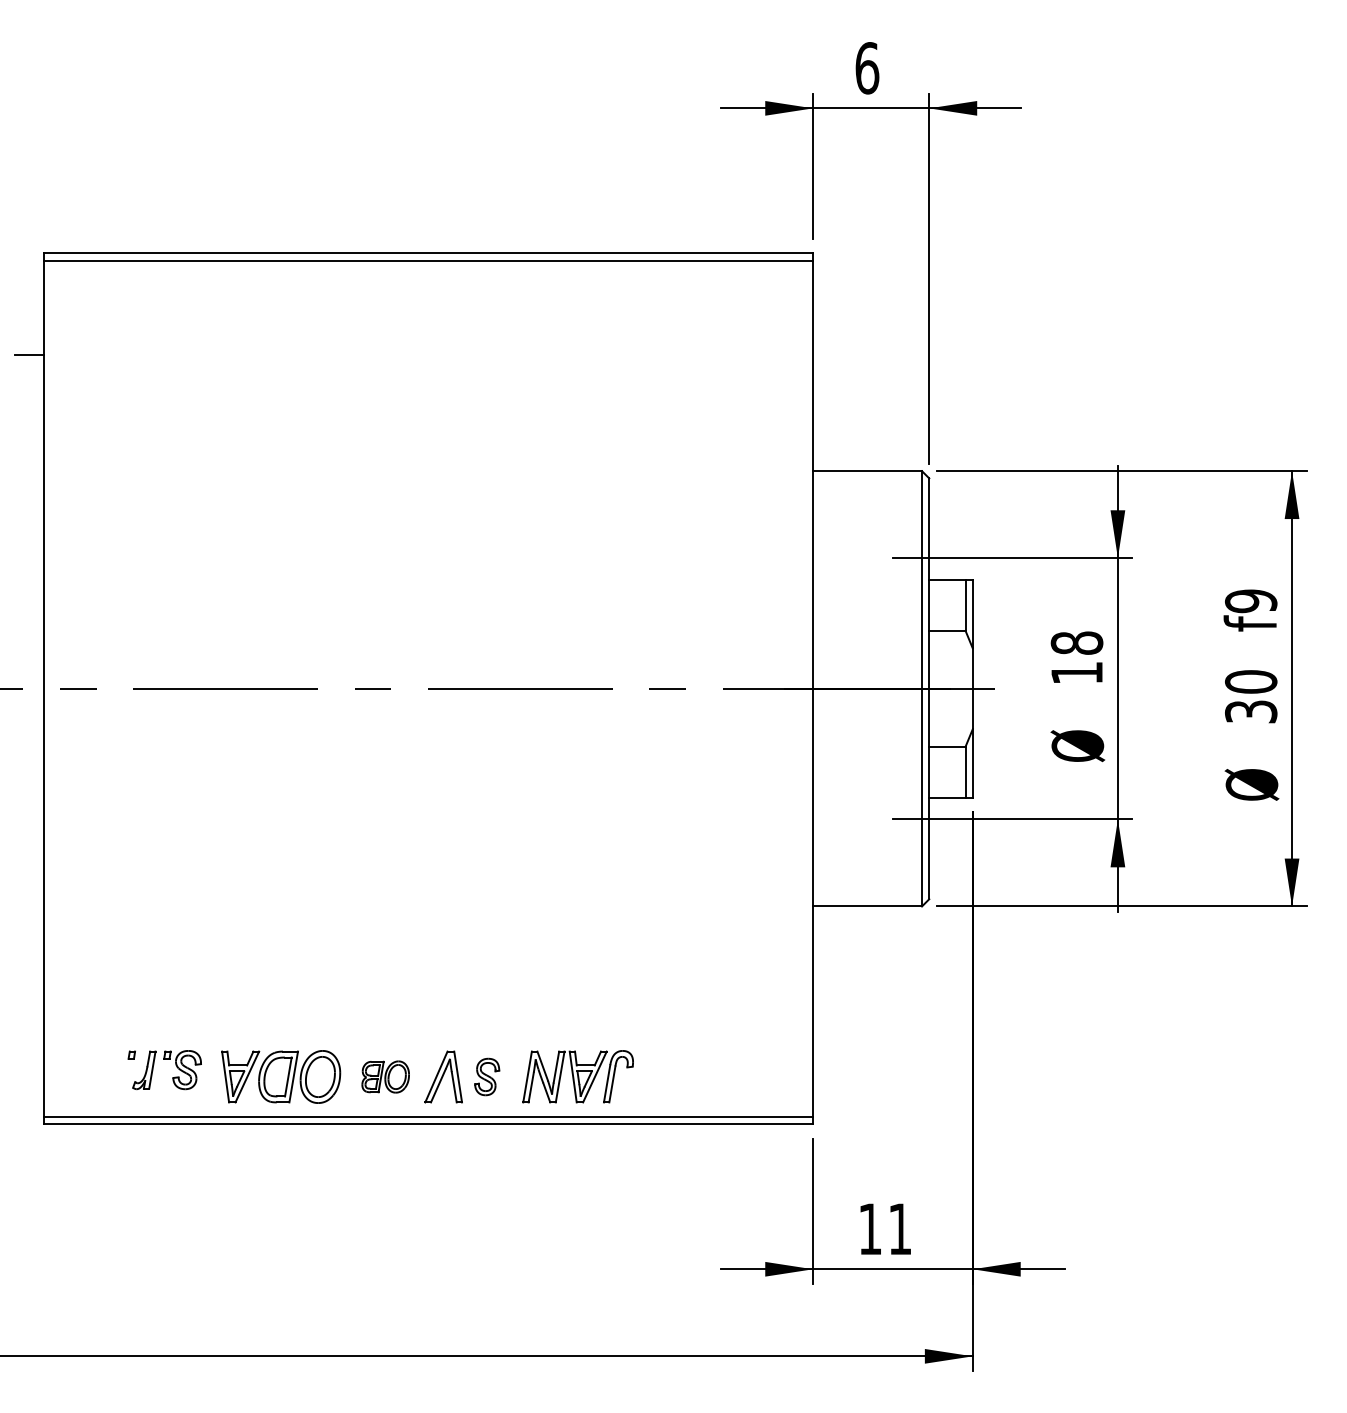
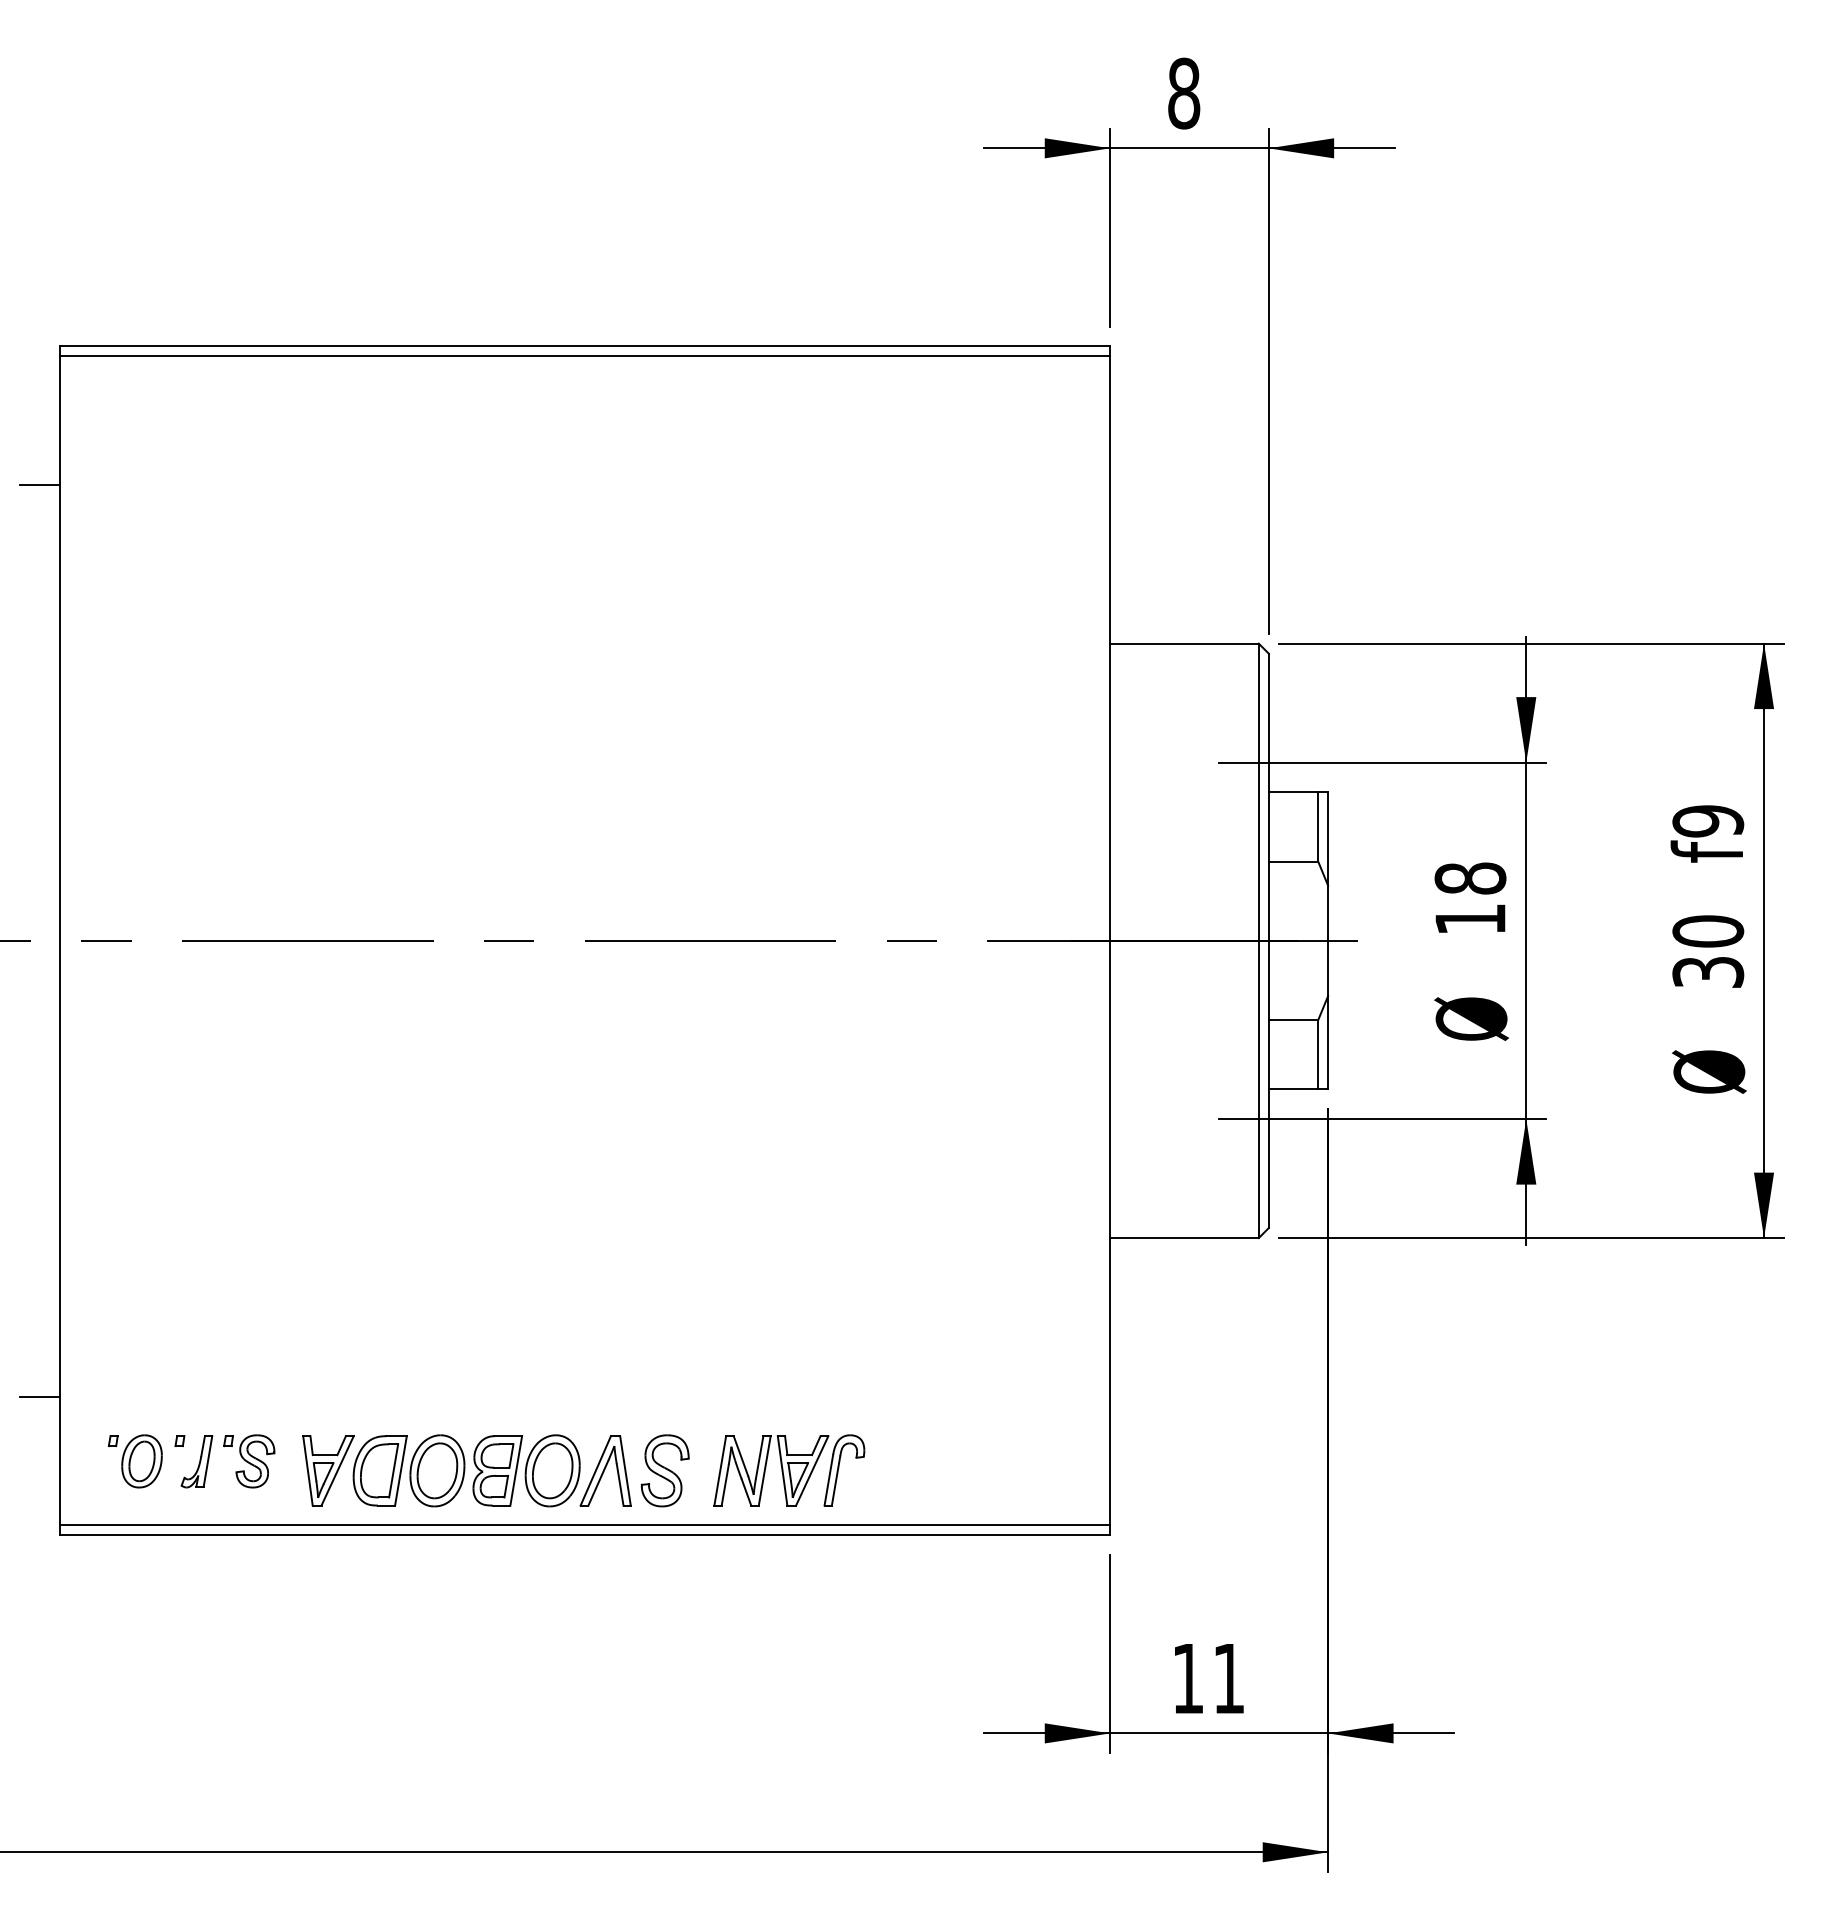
text: (867, 68) -> (1184, 93), 6 -> 8
line: (29, 1022) -> (40, 1396), added
part: (98, 1070) -> (134, 1461), added
part: (385, 1076) -> (526, 1470), size x1.67
part: (486, 1076) -> (664, 1470), size x1.43

